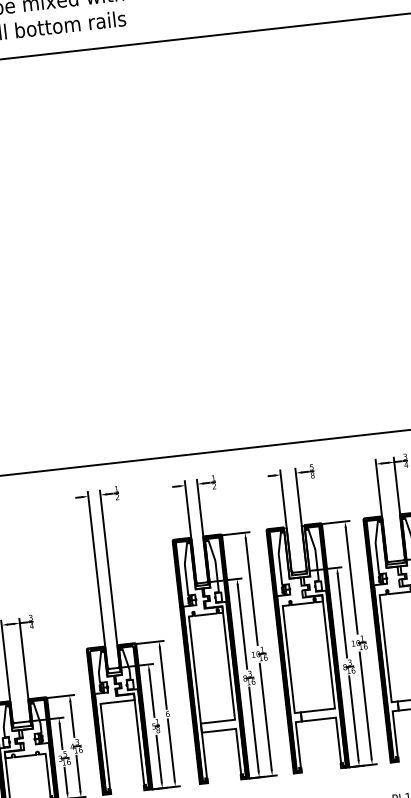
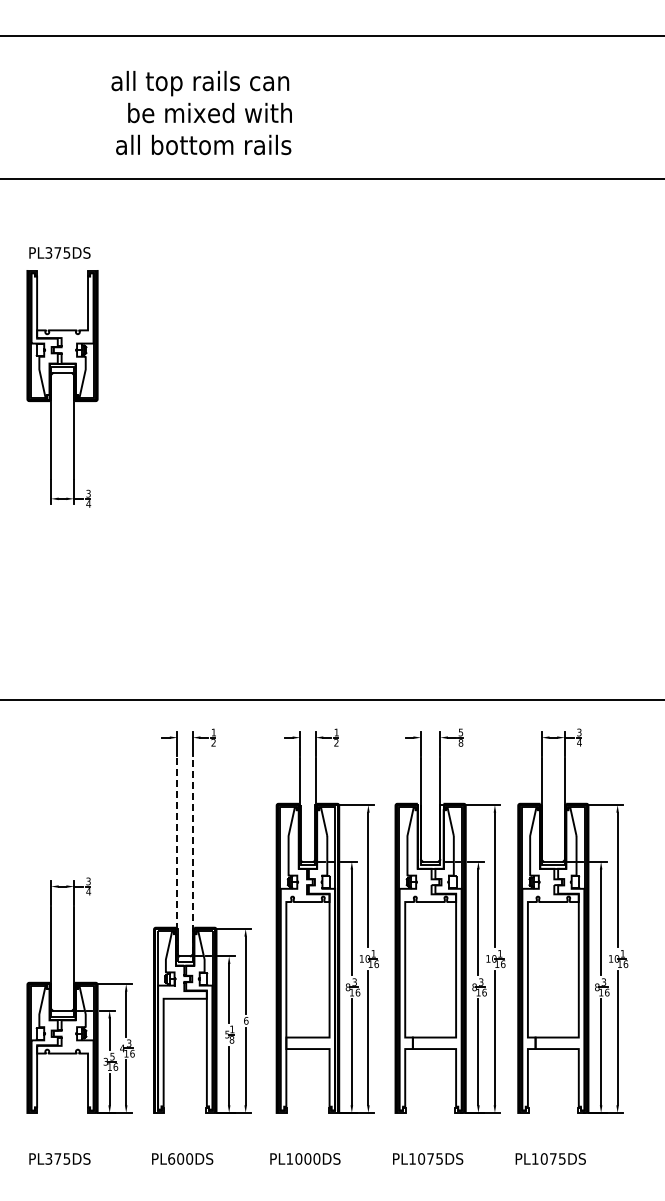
line: (110, 588) -> (192, 855), solid -> dashed
line: (98, 590) -> (177, 856), solid -> dashed

